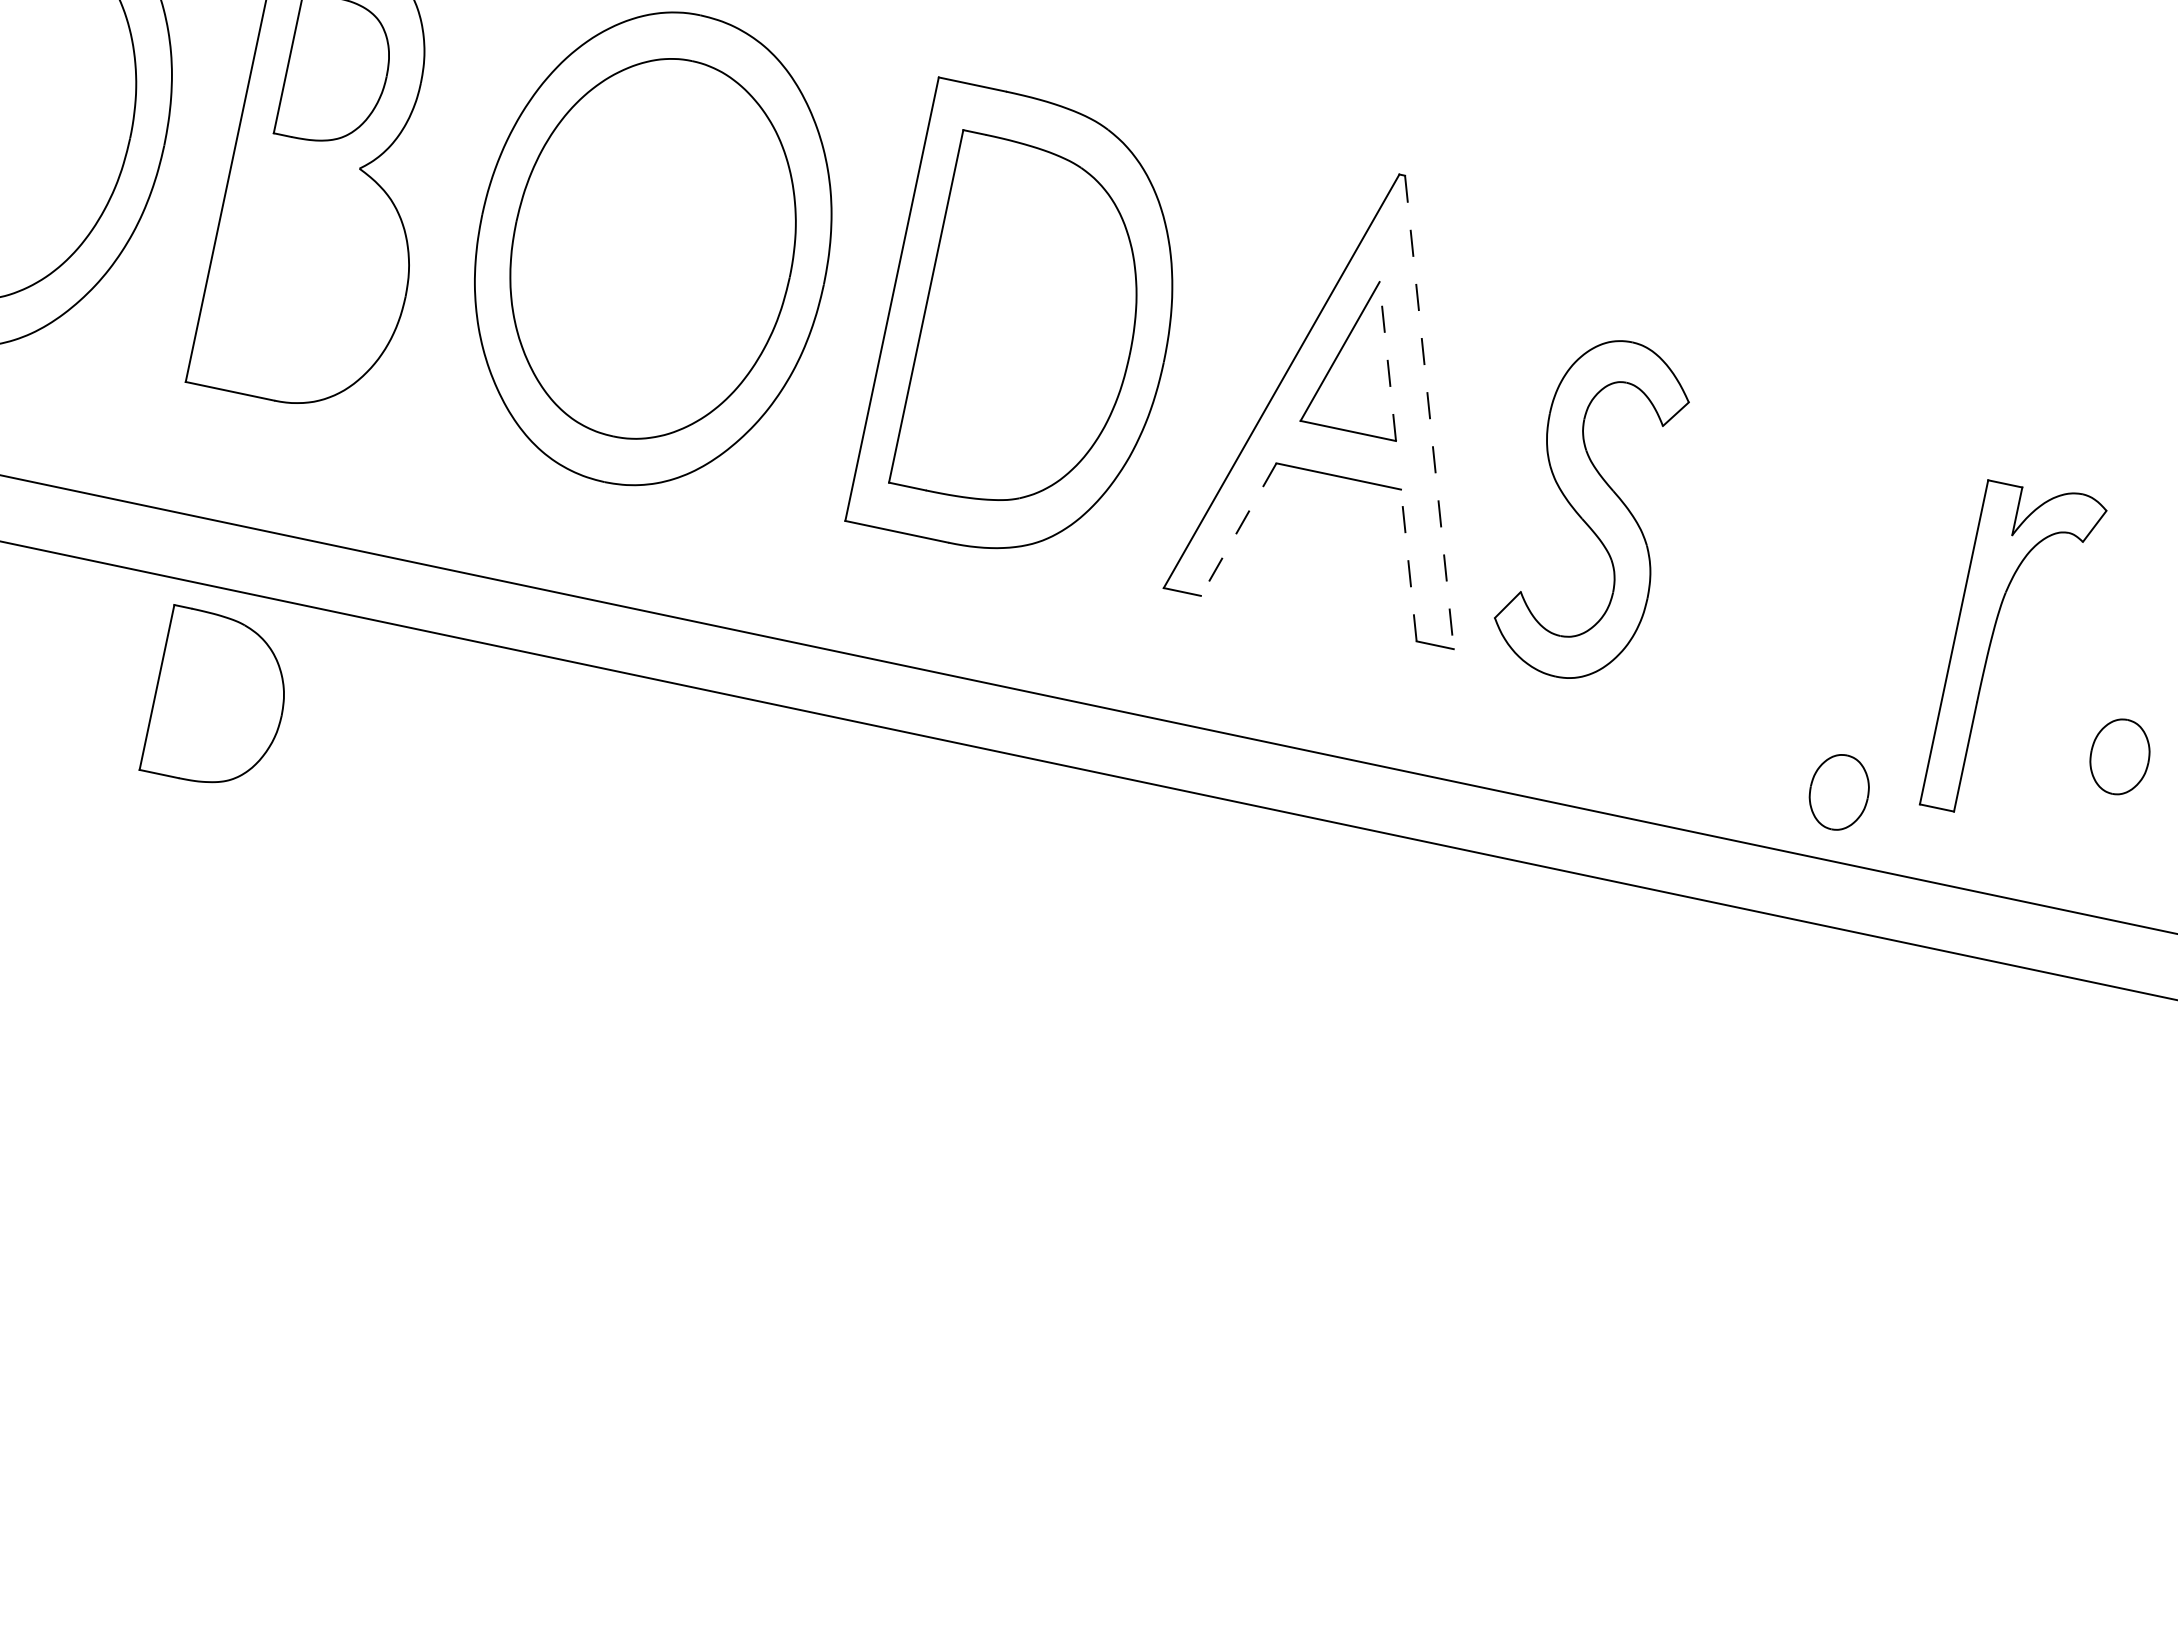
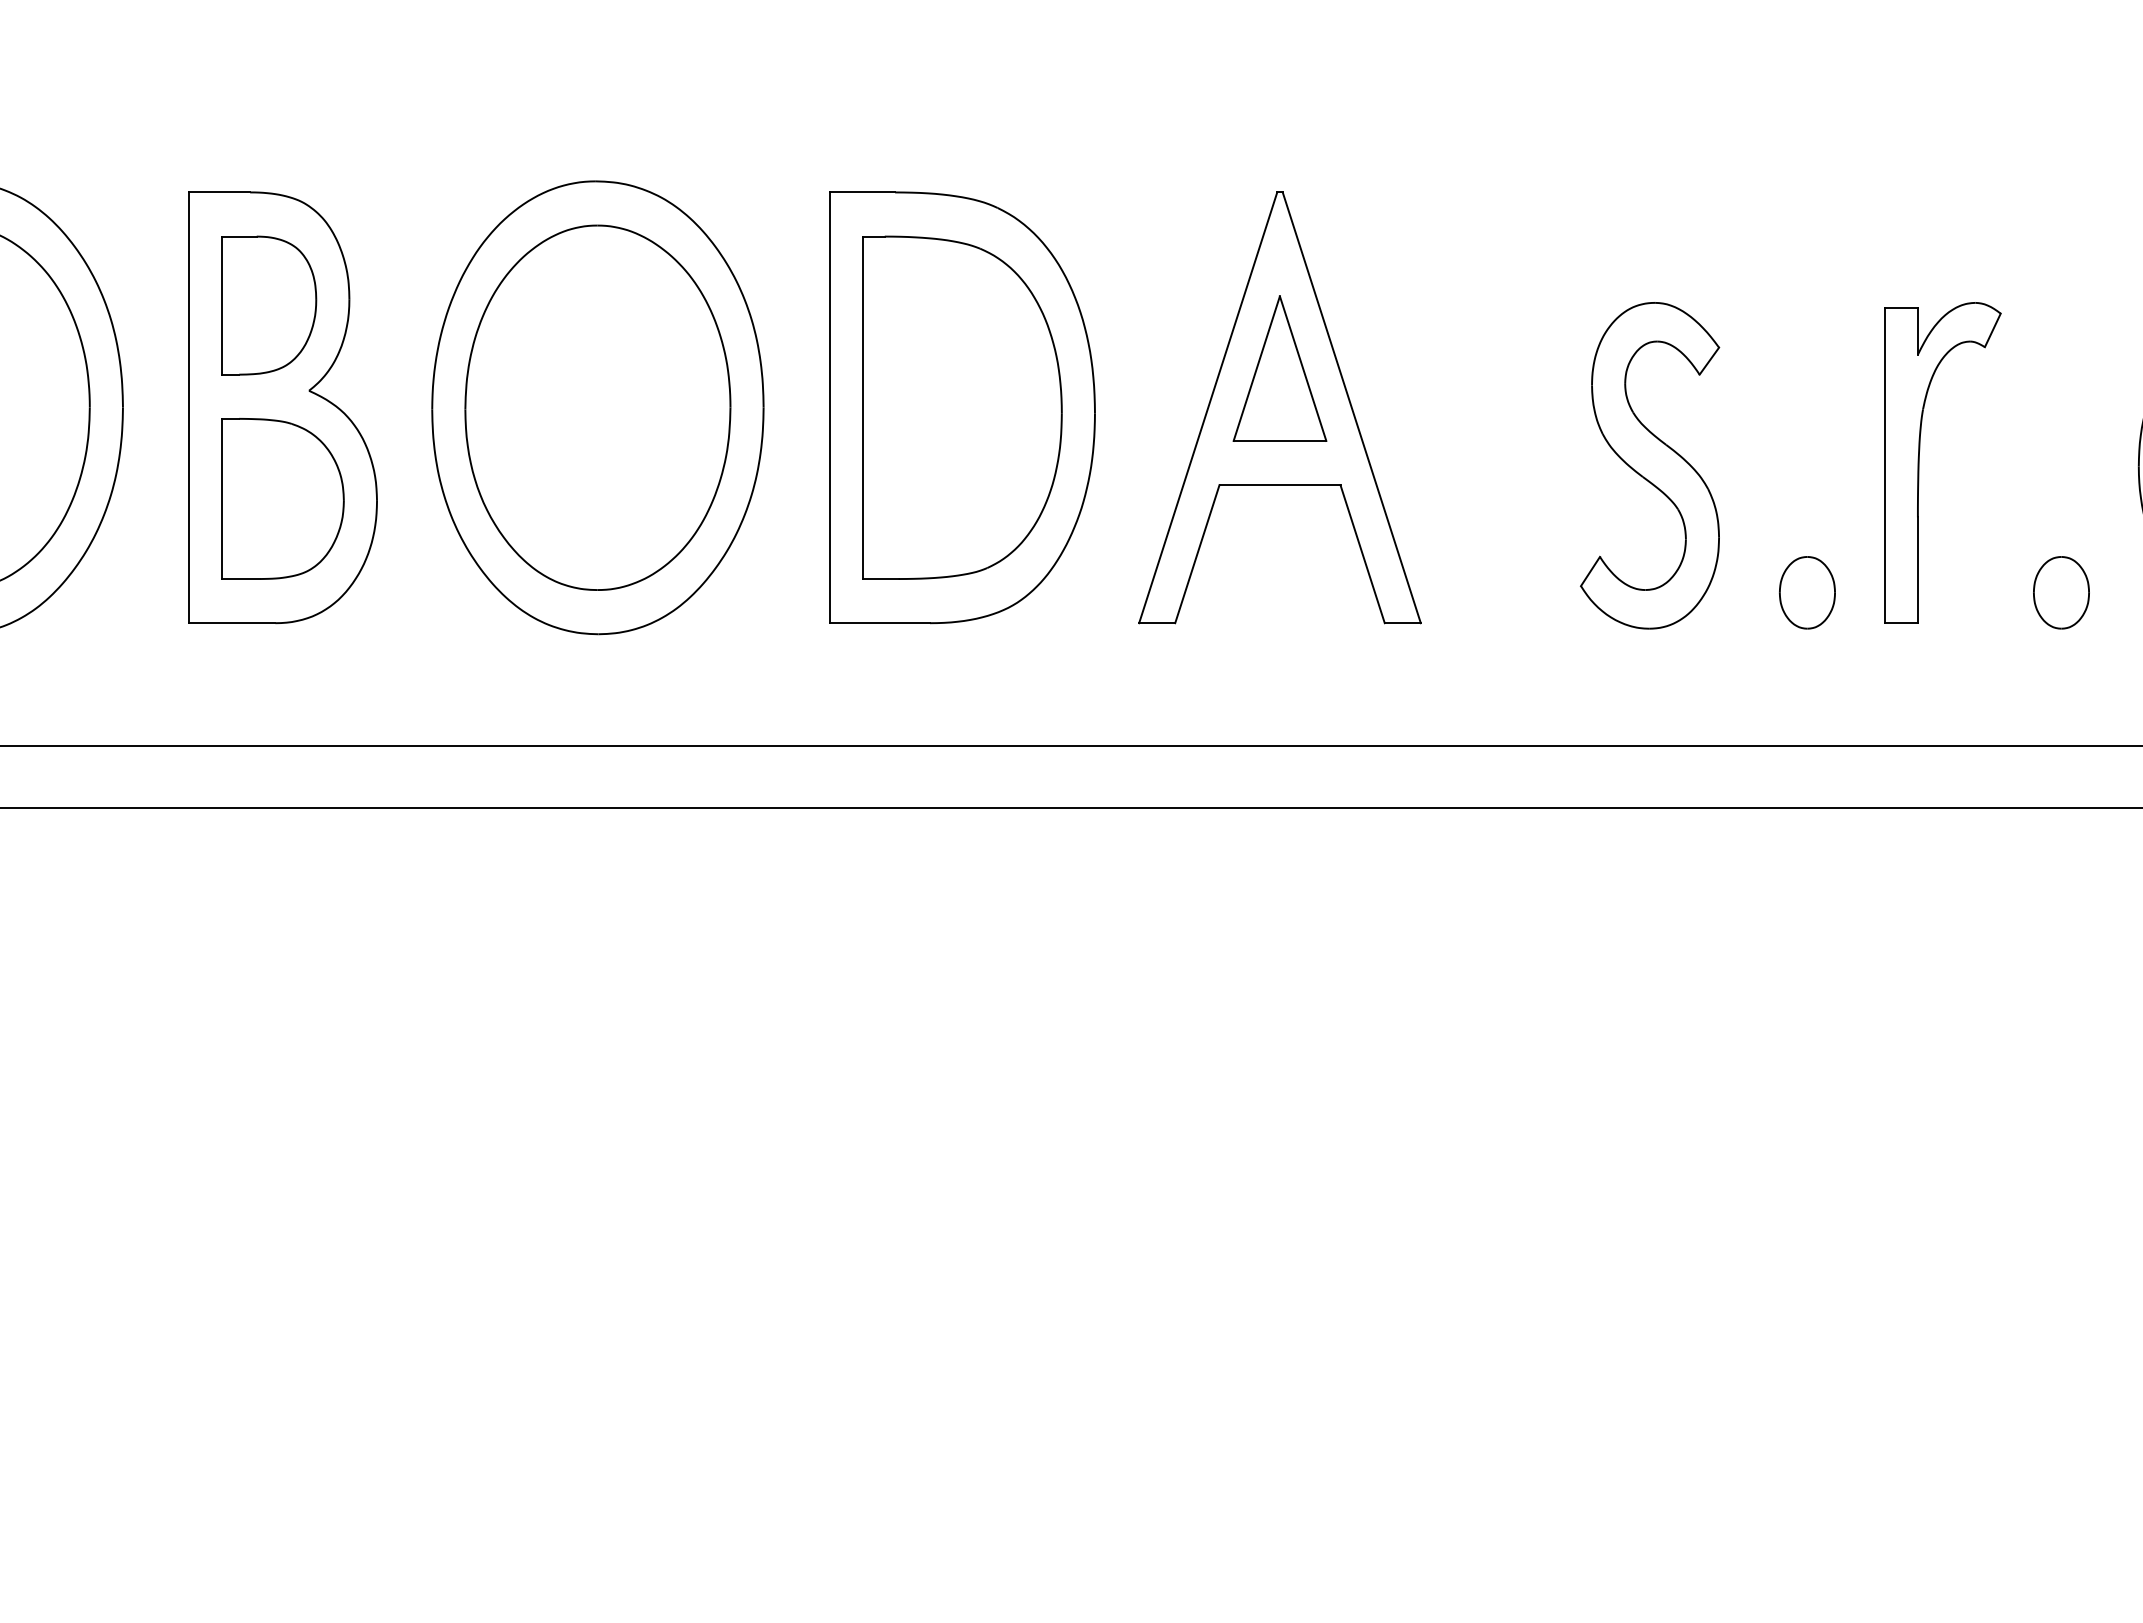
line: (1388, 361) -> (1303, 368), dashed -> solid
line: (1428, 413) -> (1351, 408), dashed -> solid
part: (1592, 508) -> (1650, 465), moved
line: (1238, 529) -> (1197, 554), dashed -> solid
line: (1408, 564) -> (1362, 553), dashed -> solid
part: (1990, 646) -> (1919, 462), moved
part: (218, 700) -> (282, 498), moved
part: (1839, 792) -> (1807, 592), moved

